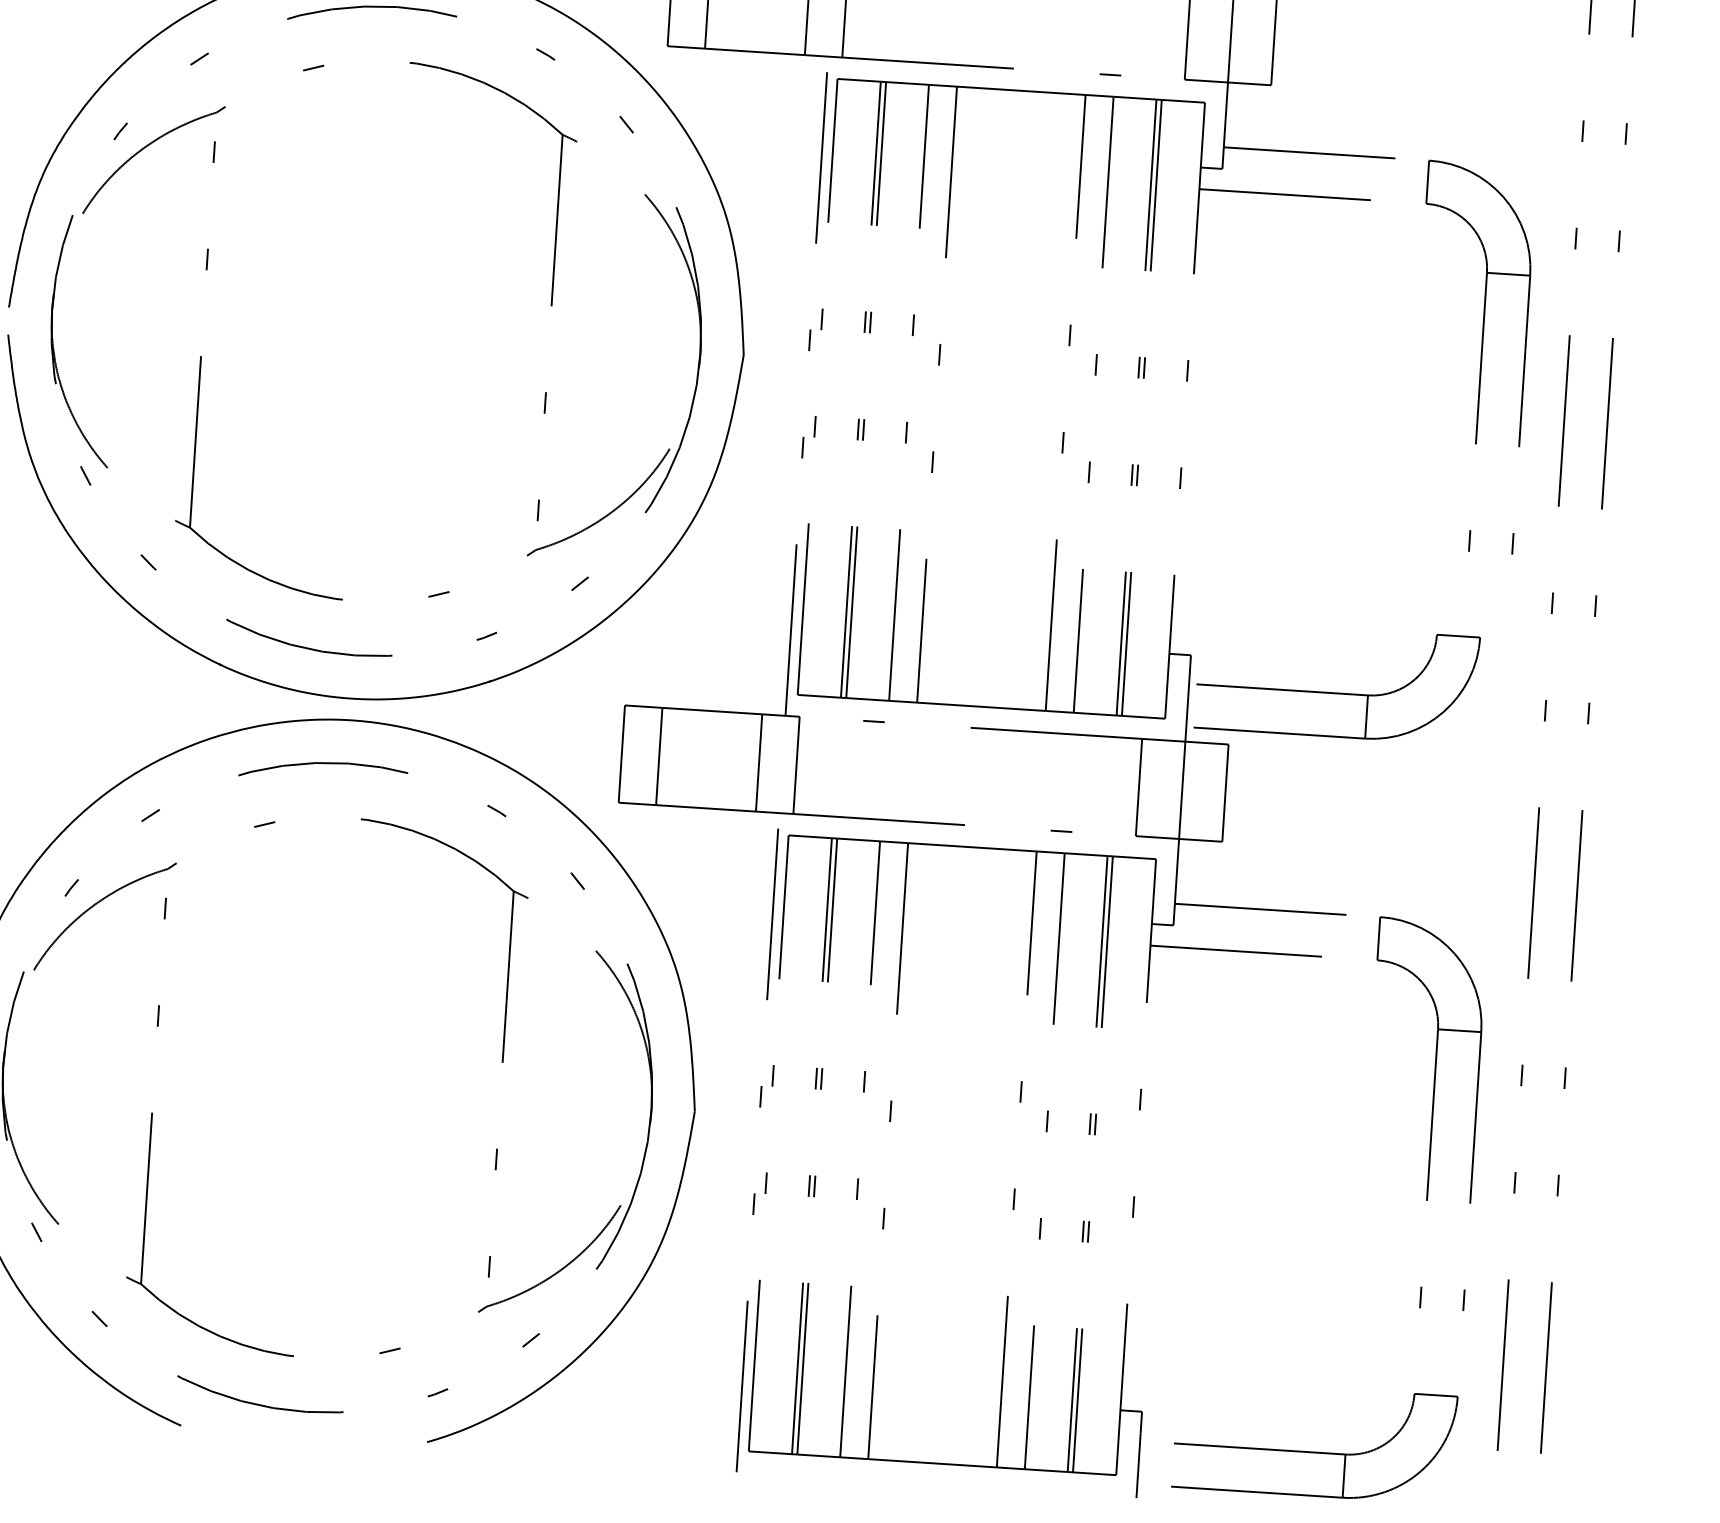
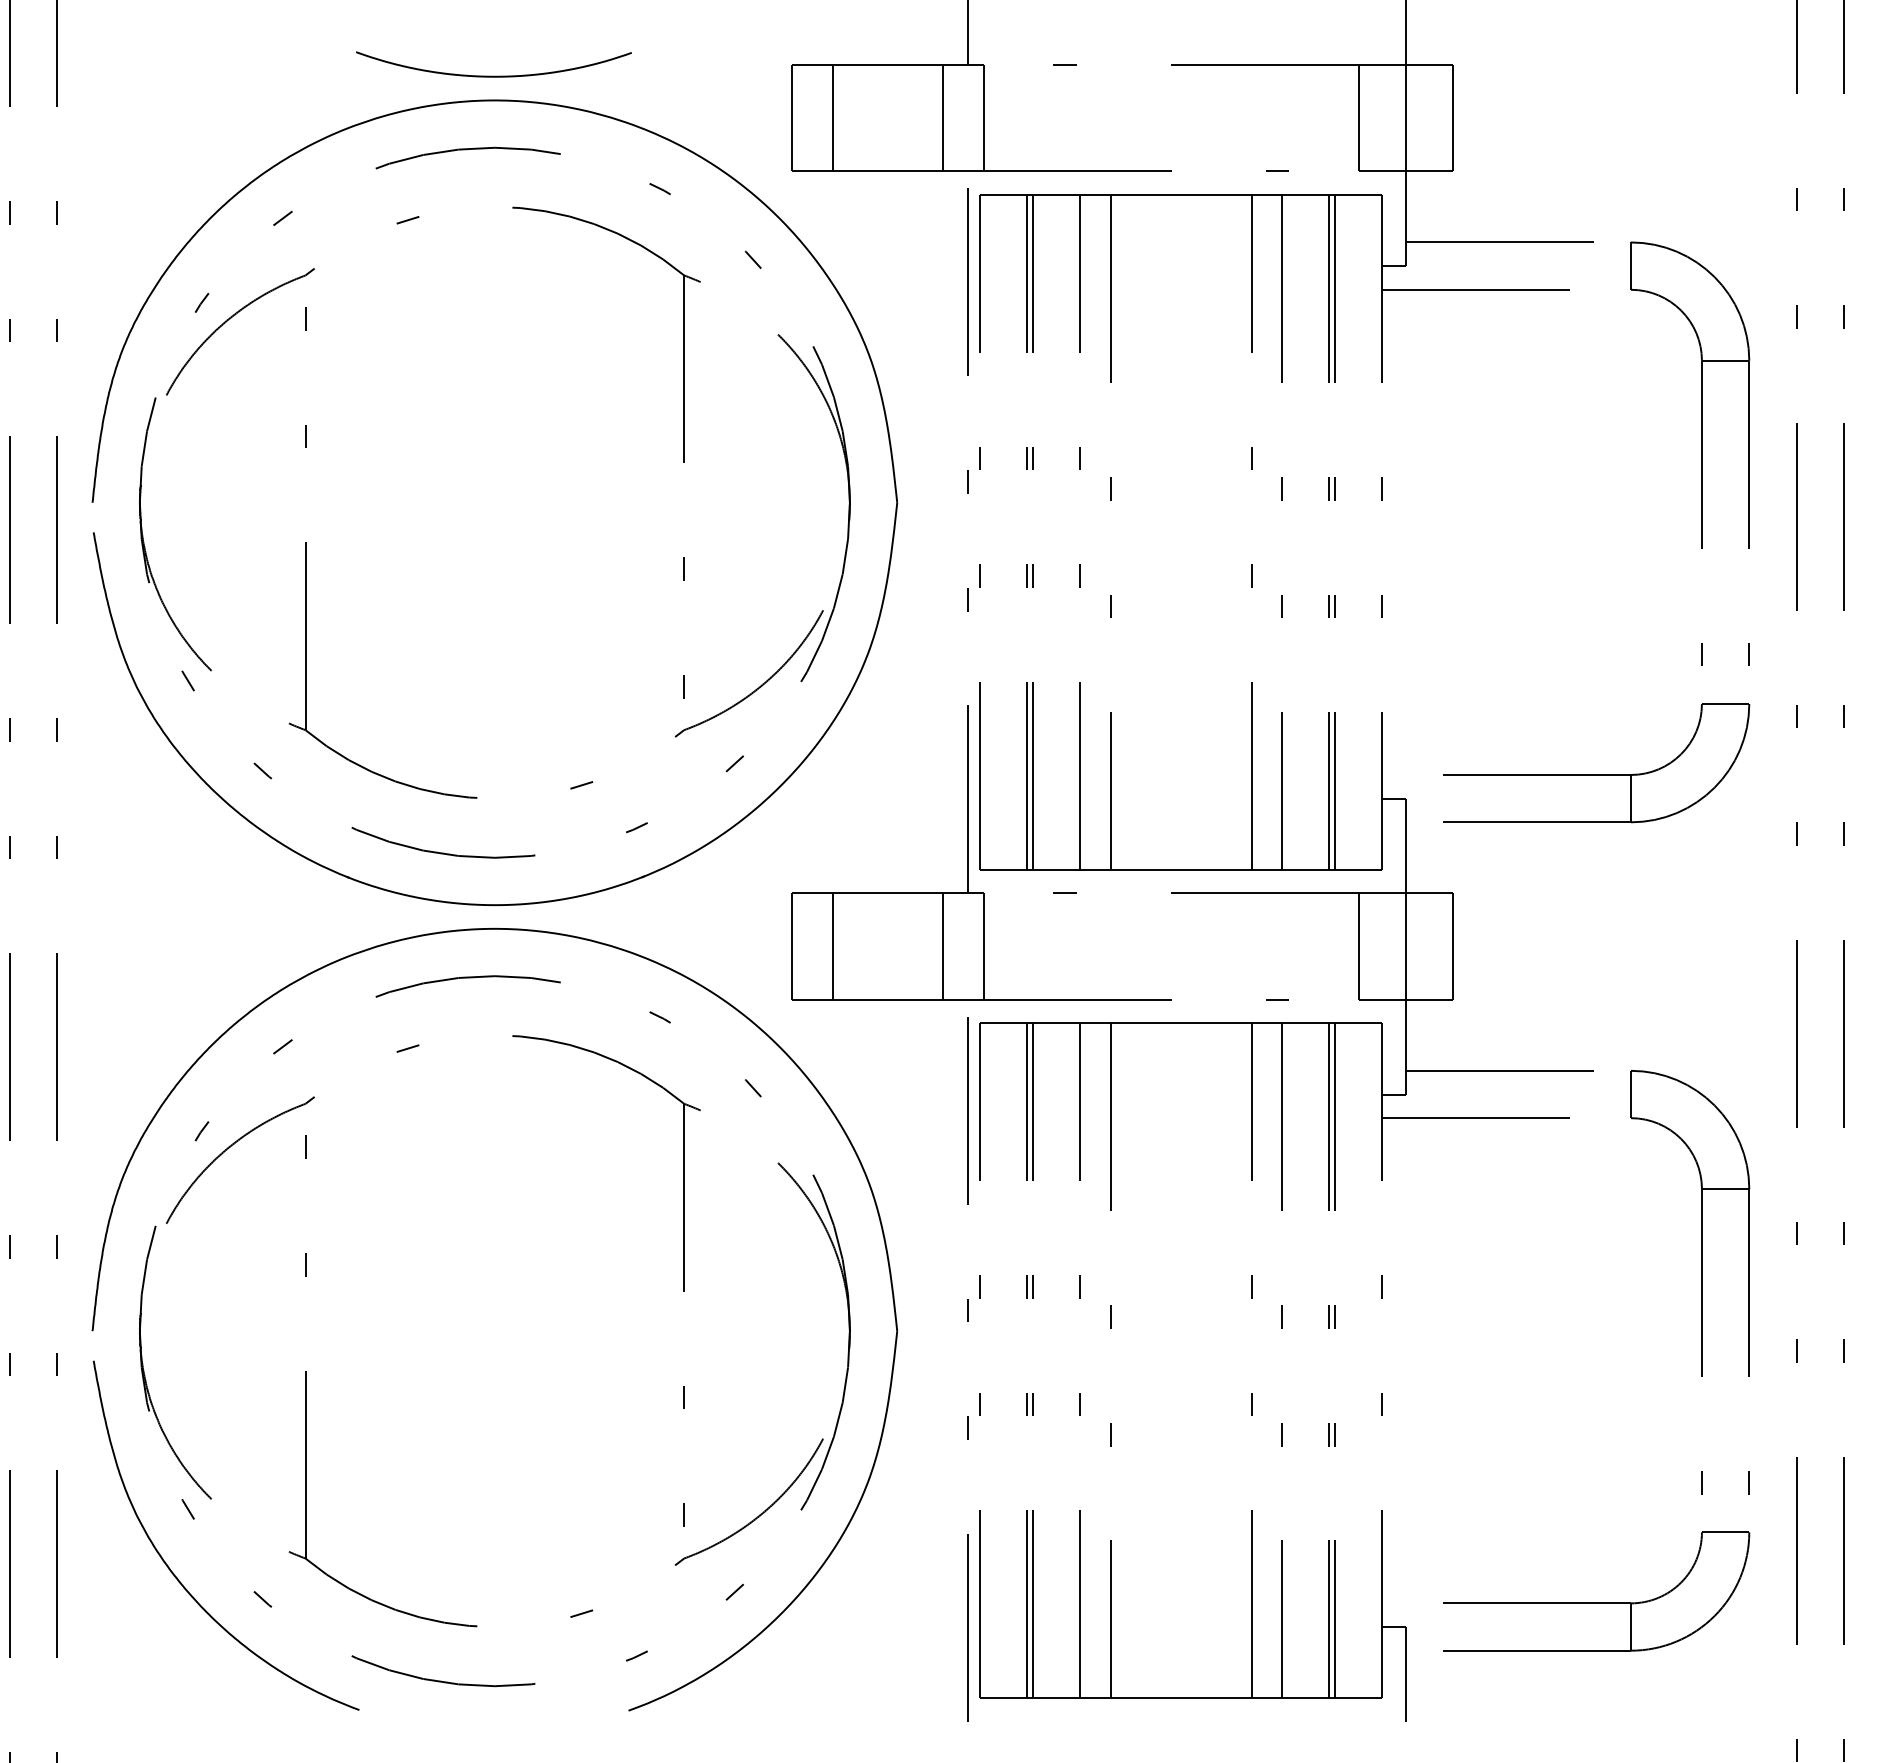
part: (1336, 692) -> (1596, 774), moved
part: (1314, 1451) -> (1596, 1602), moved

